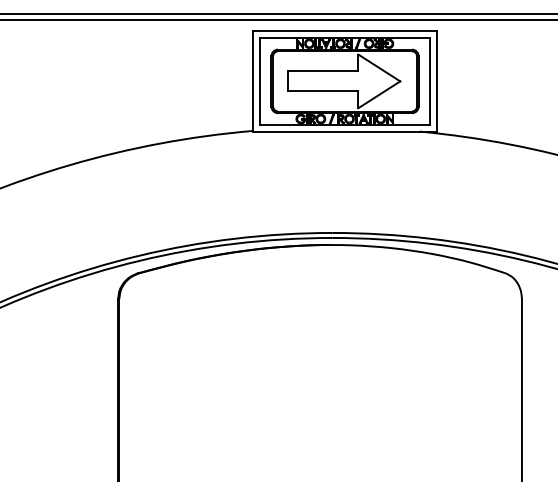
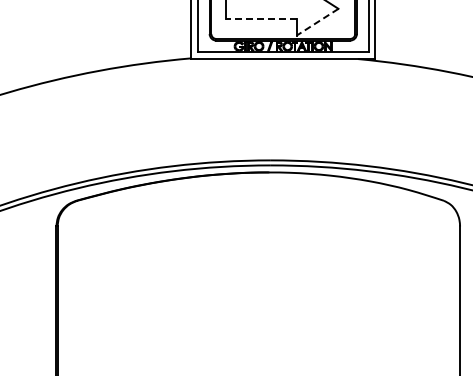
line: (322, 91) -> (260, 18), solid -> dashed
line: (379, 94) -> (317, 21), solid -> dashed

